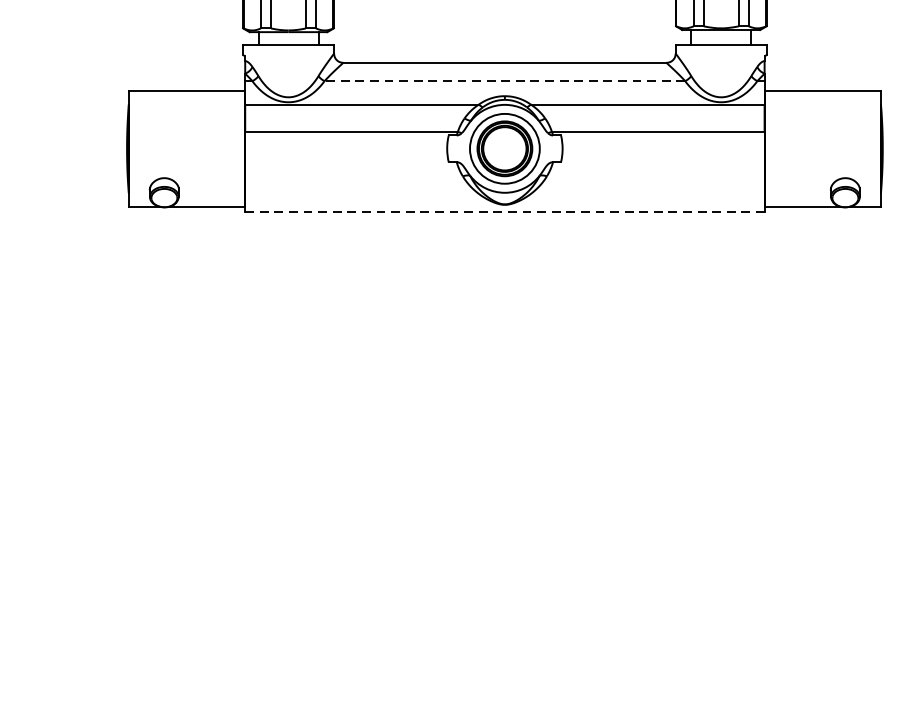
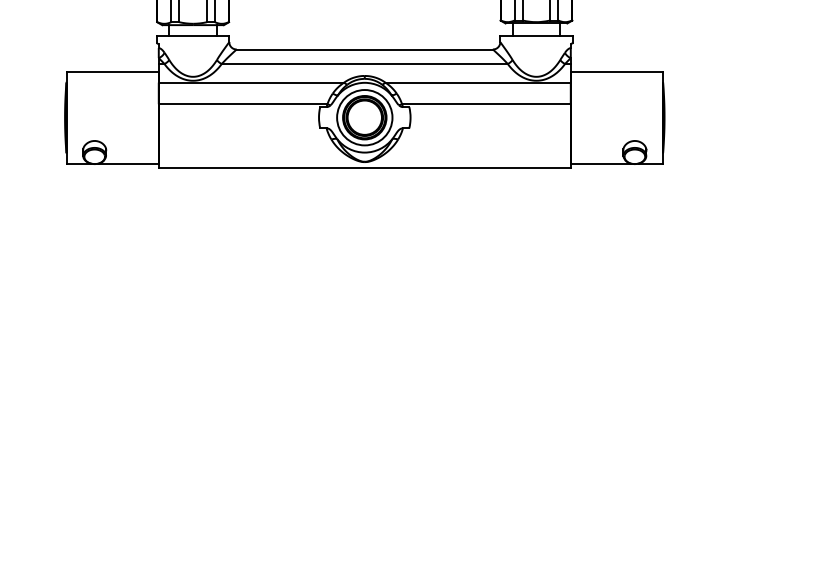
line: (504, 81) -> (364, 64), dashed -> solid
line: (505, 211) -> (365, 167), dashed -> solid

